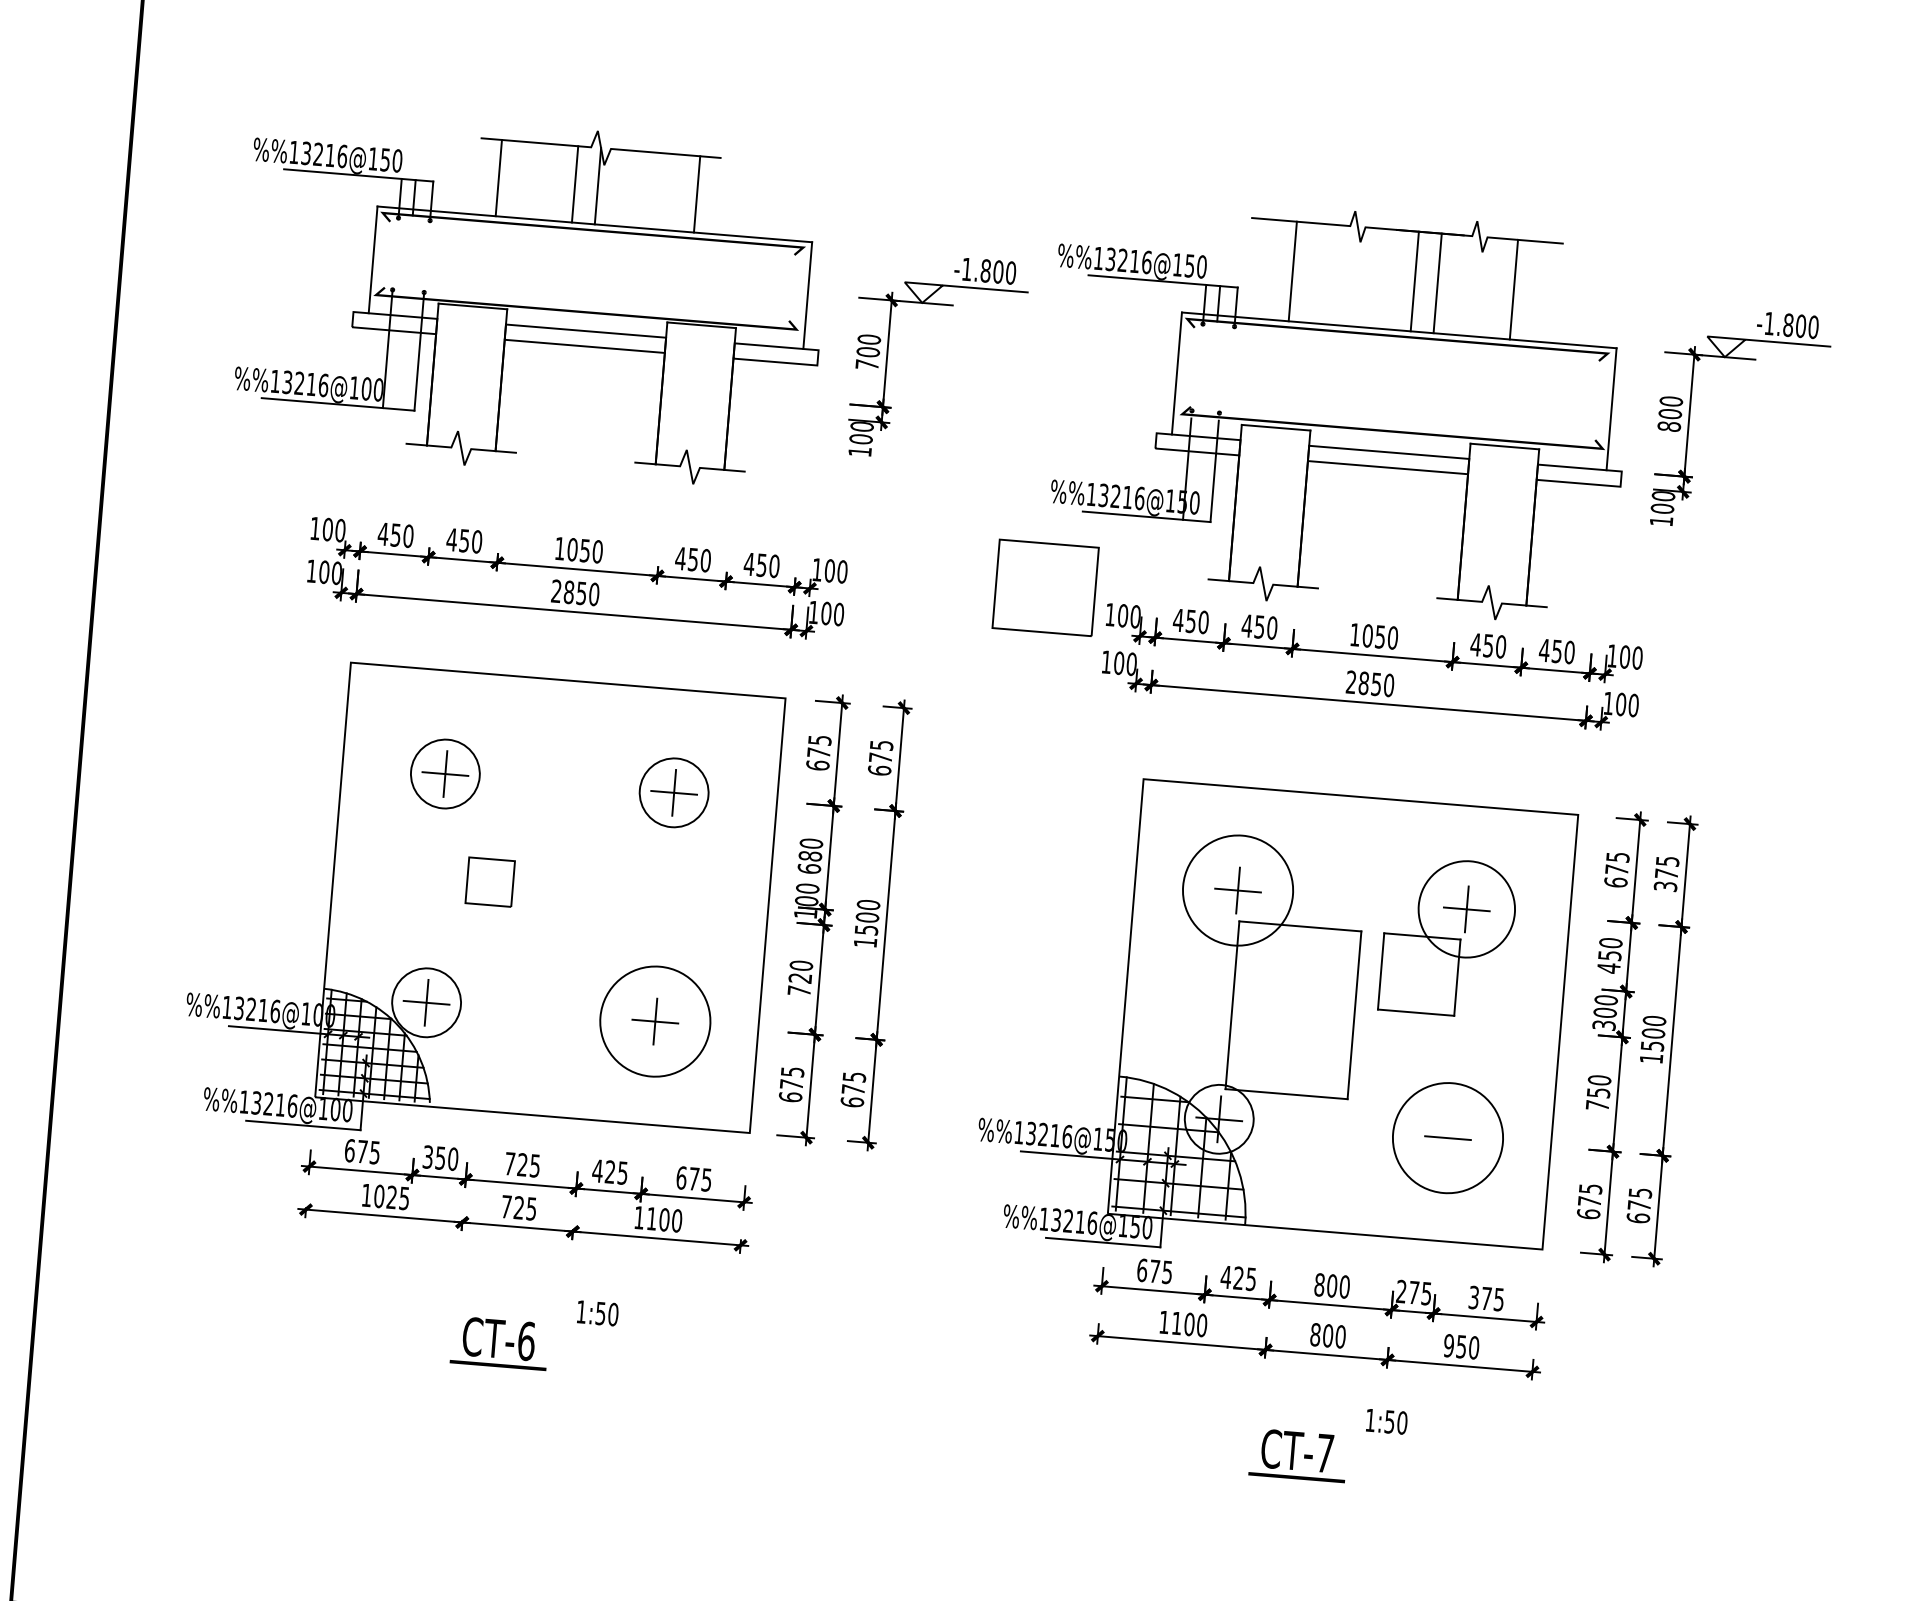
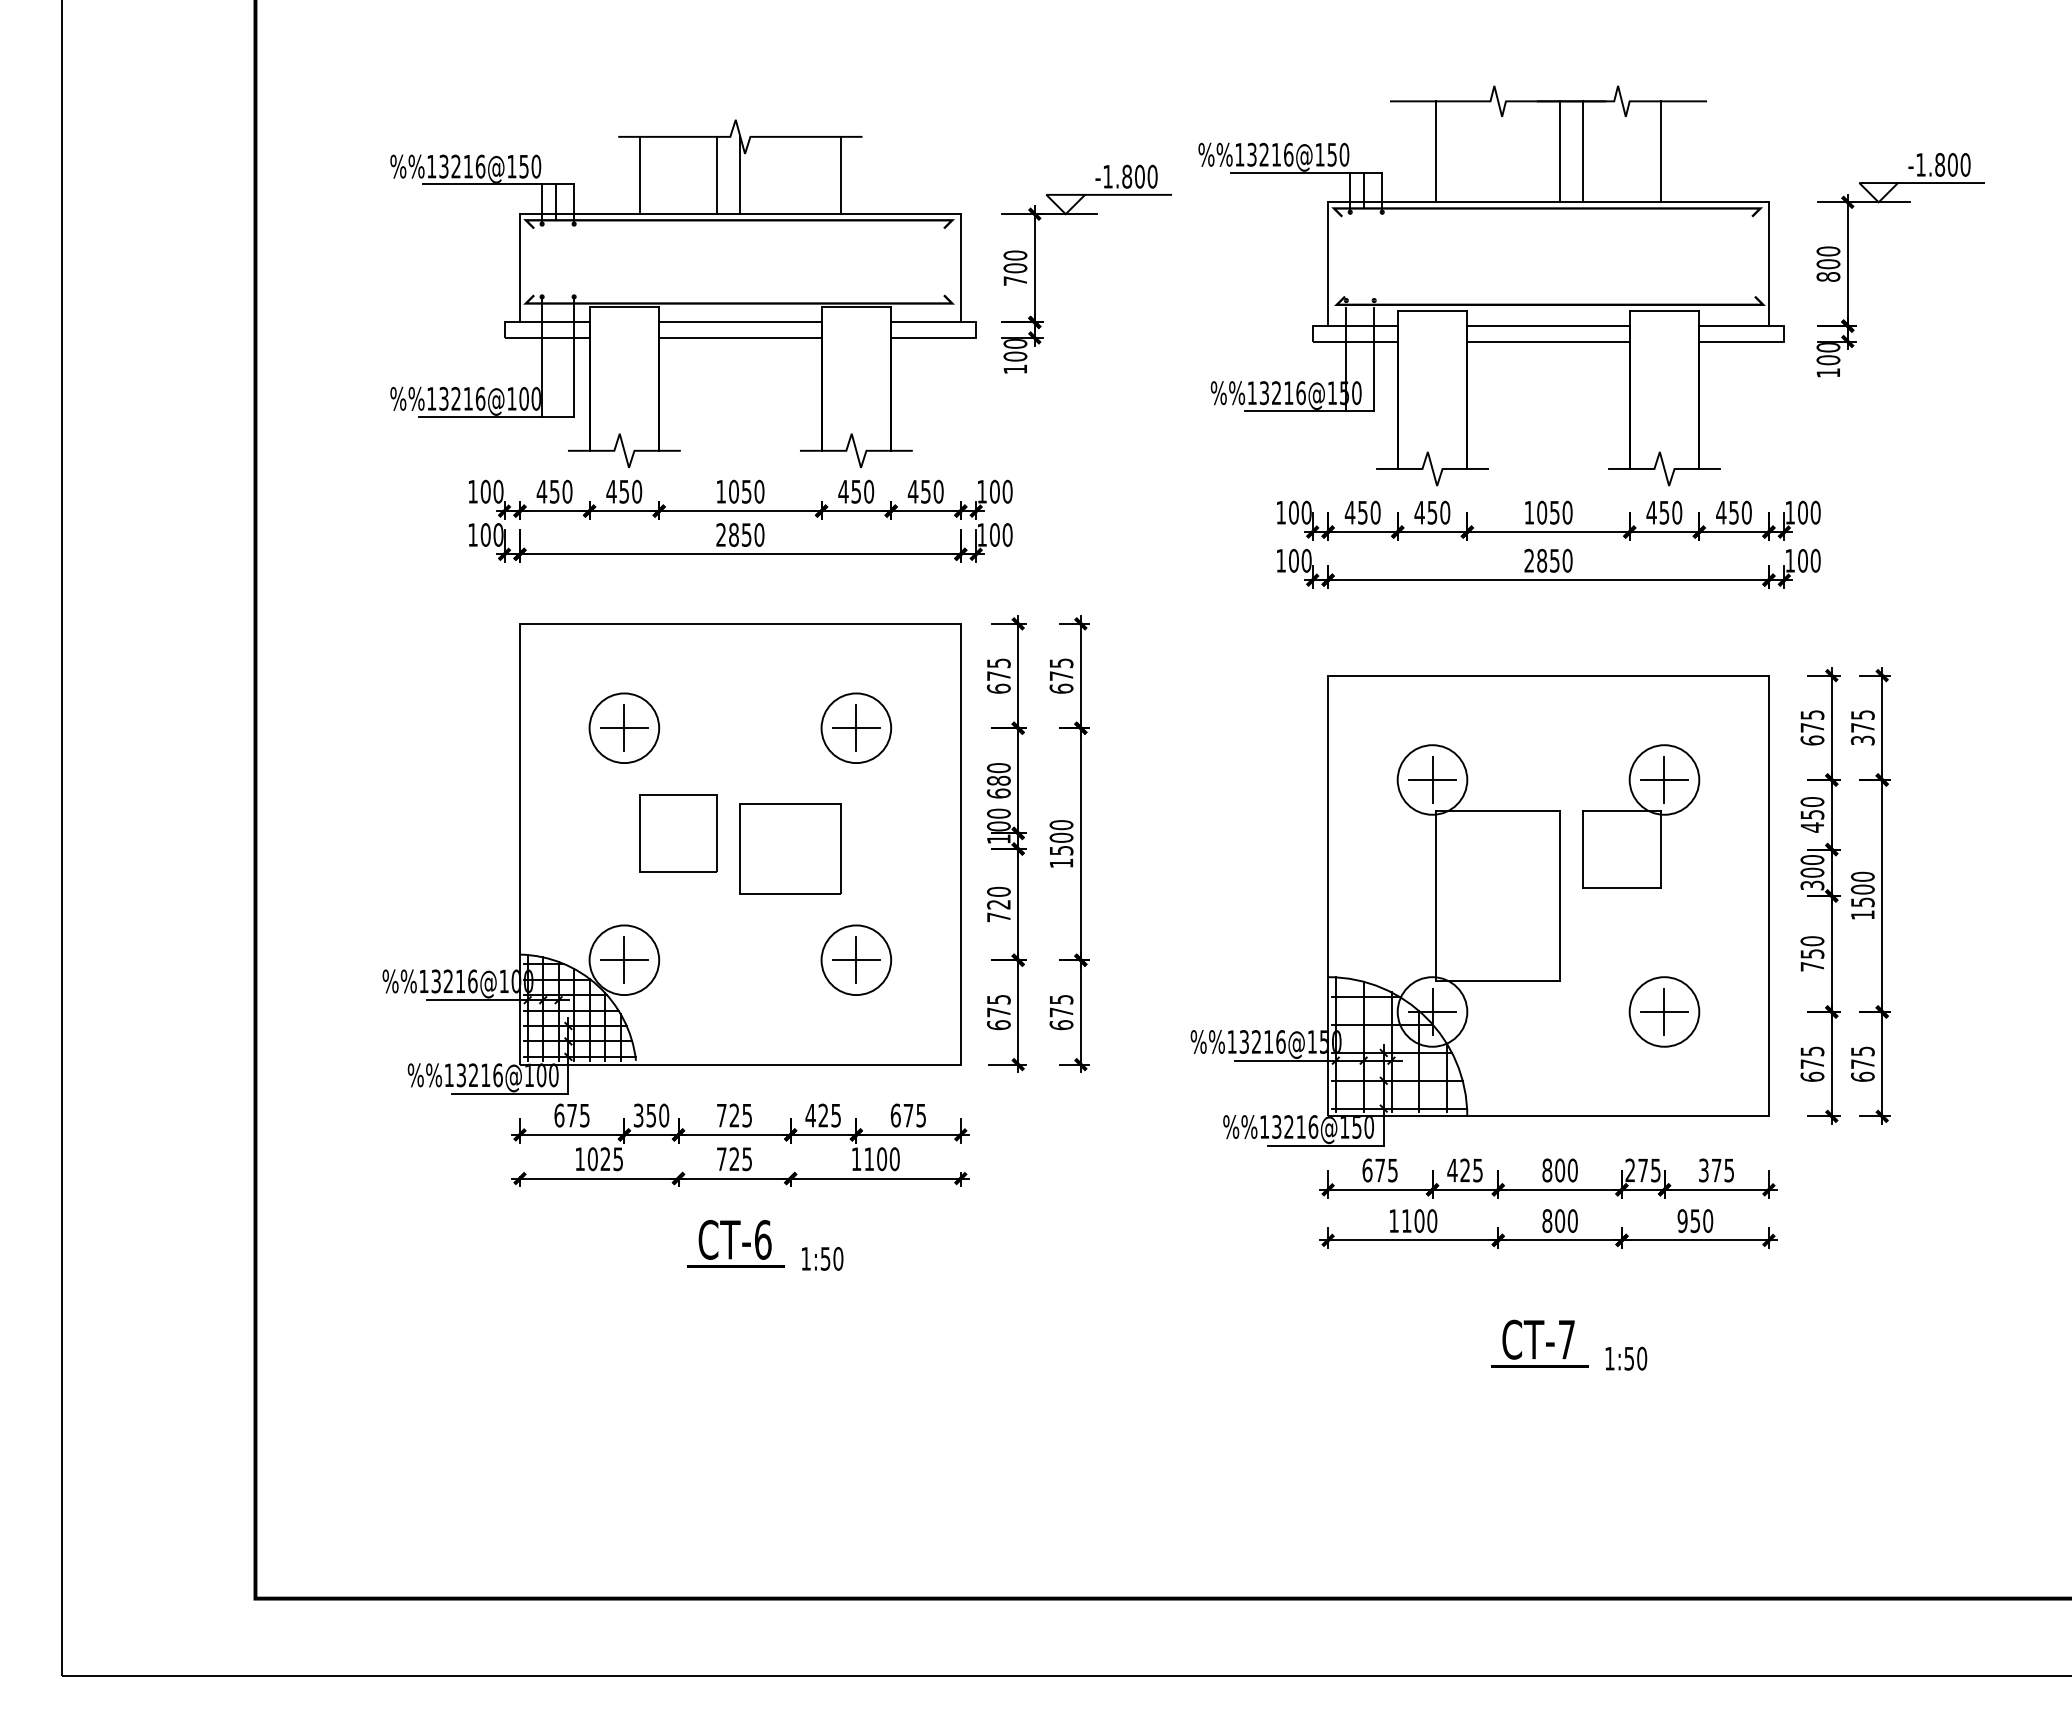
part: (532, 297) -> (683, 293), moved
part: (1045, 587) -> (790, 848), moved
part: (490, 882) -> (678, 833), size x1.67
circle: (1238, 890) -> (1432, 779), size x0.62
circle: (1466, 908) -> (1664, 779), size x0.71
circle: (655, 1021) -> (856, 960), size x0.62
circle: (1448, 1137) -> (1664, 1011), size x0.62
line: (1448, 1137) -> (1664, 1011), added
text: (499, 1342) -> (735, 1243), moved
text: (1387, 1421) -> (1626, 1358), moved

